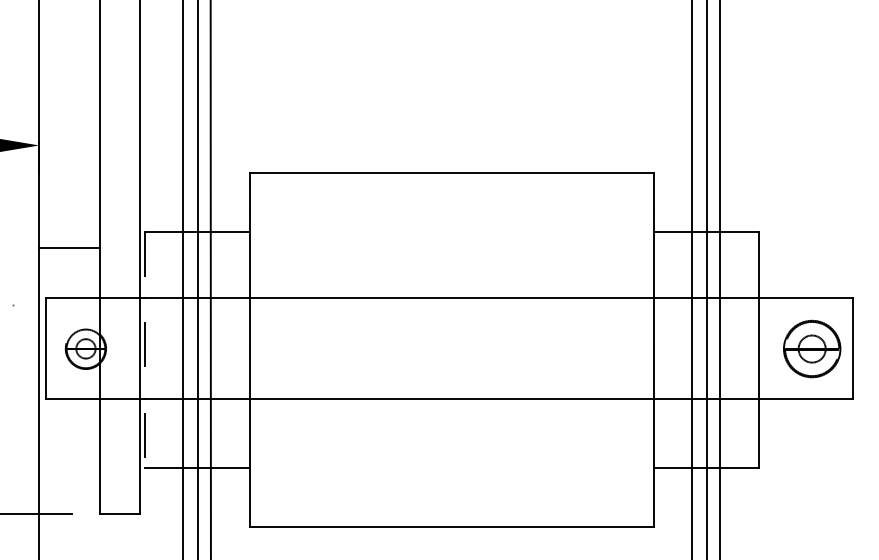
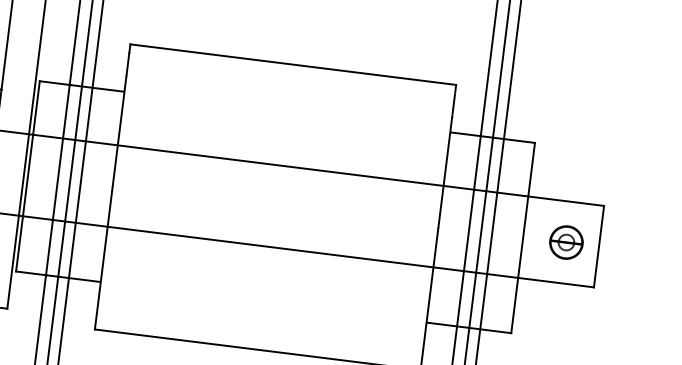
part: (812, 348) -> (566, 242), size x0.71
line: (145, 349) -> (28, 176), dashed -> solid

